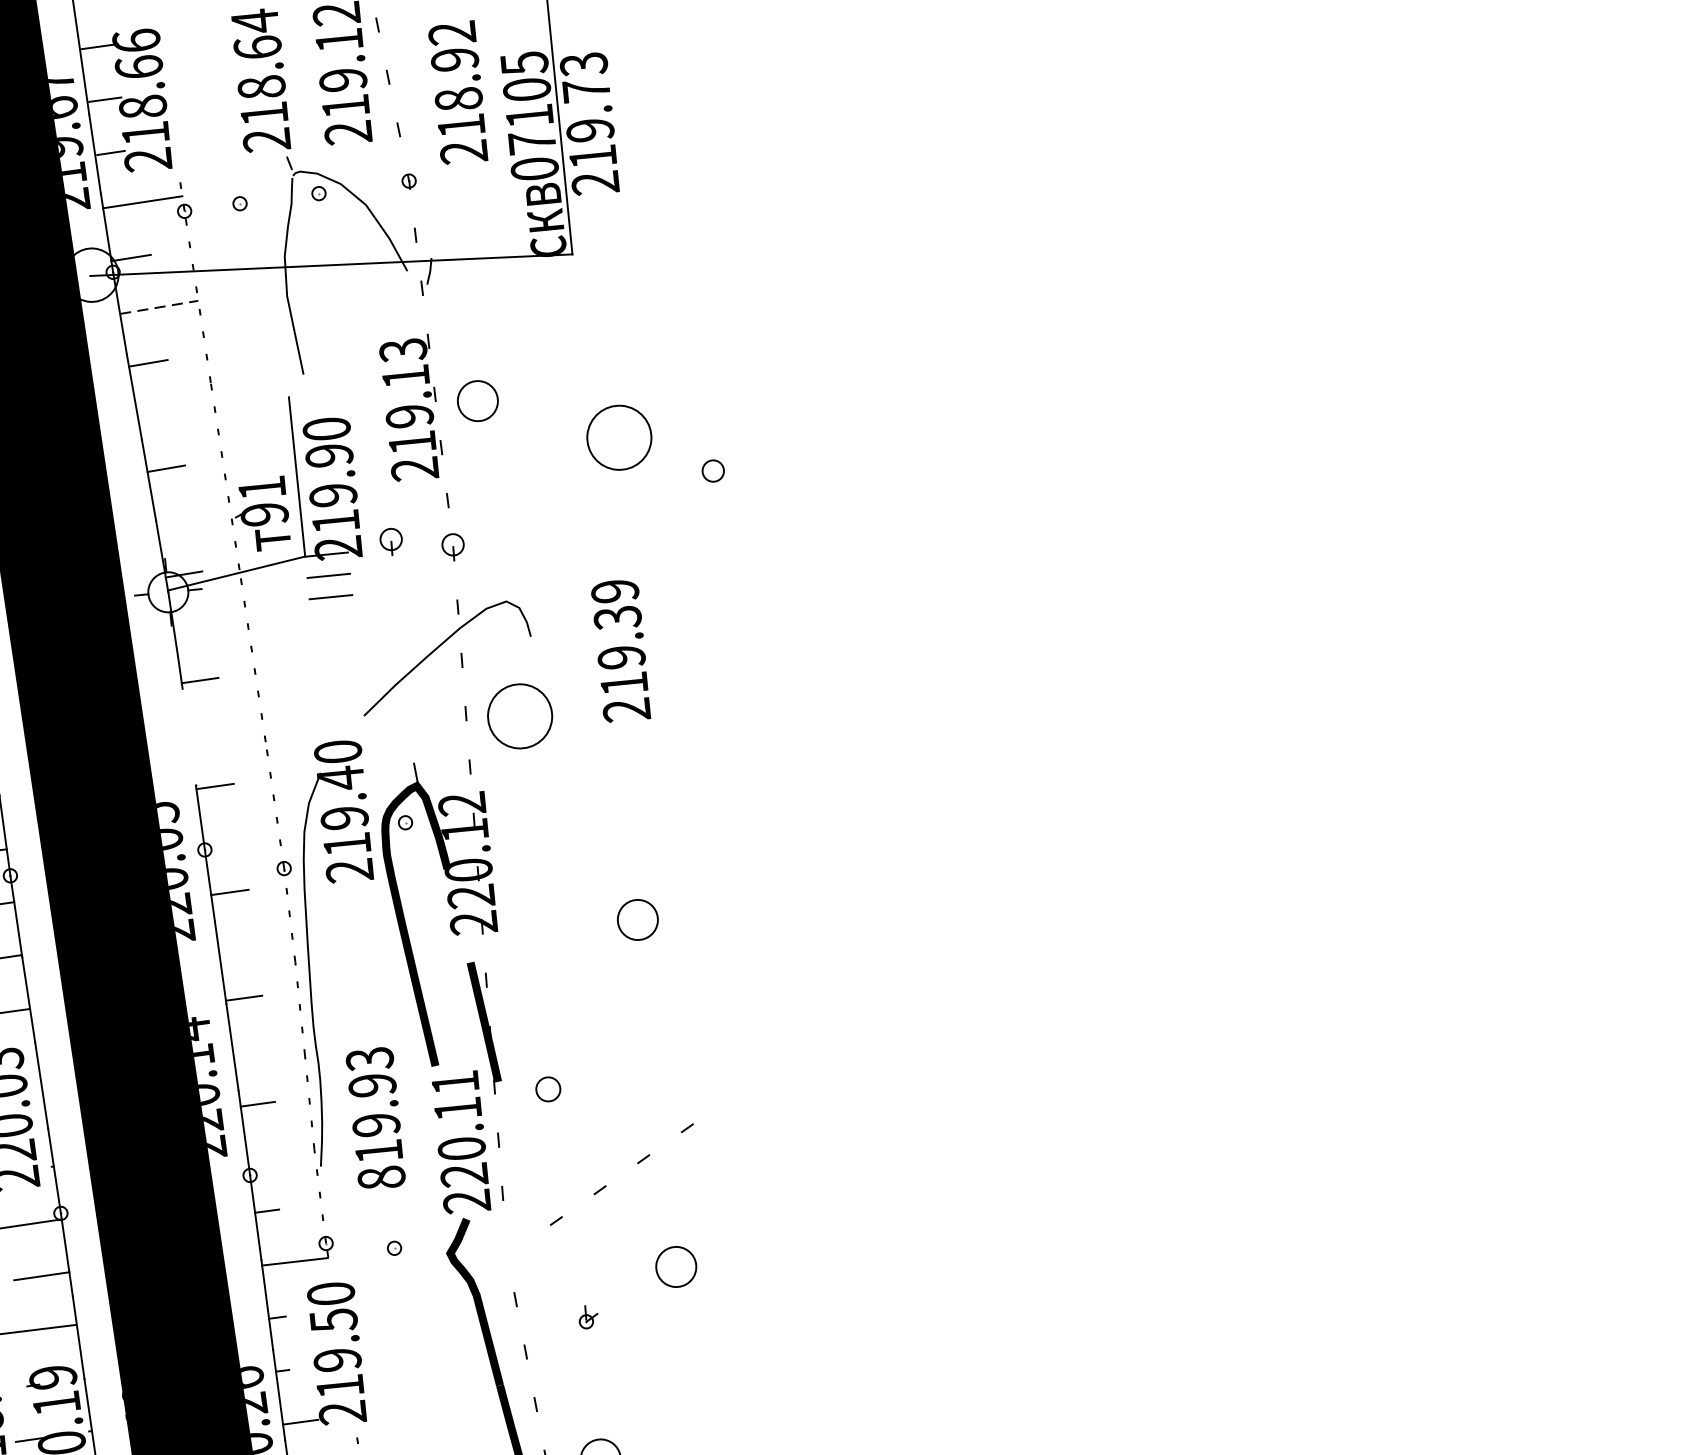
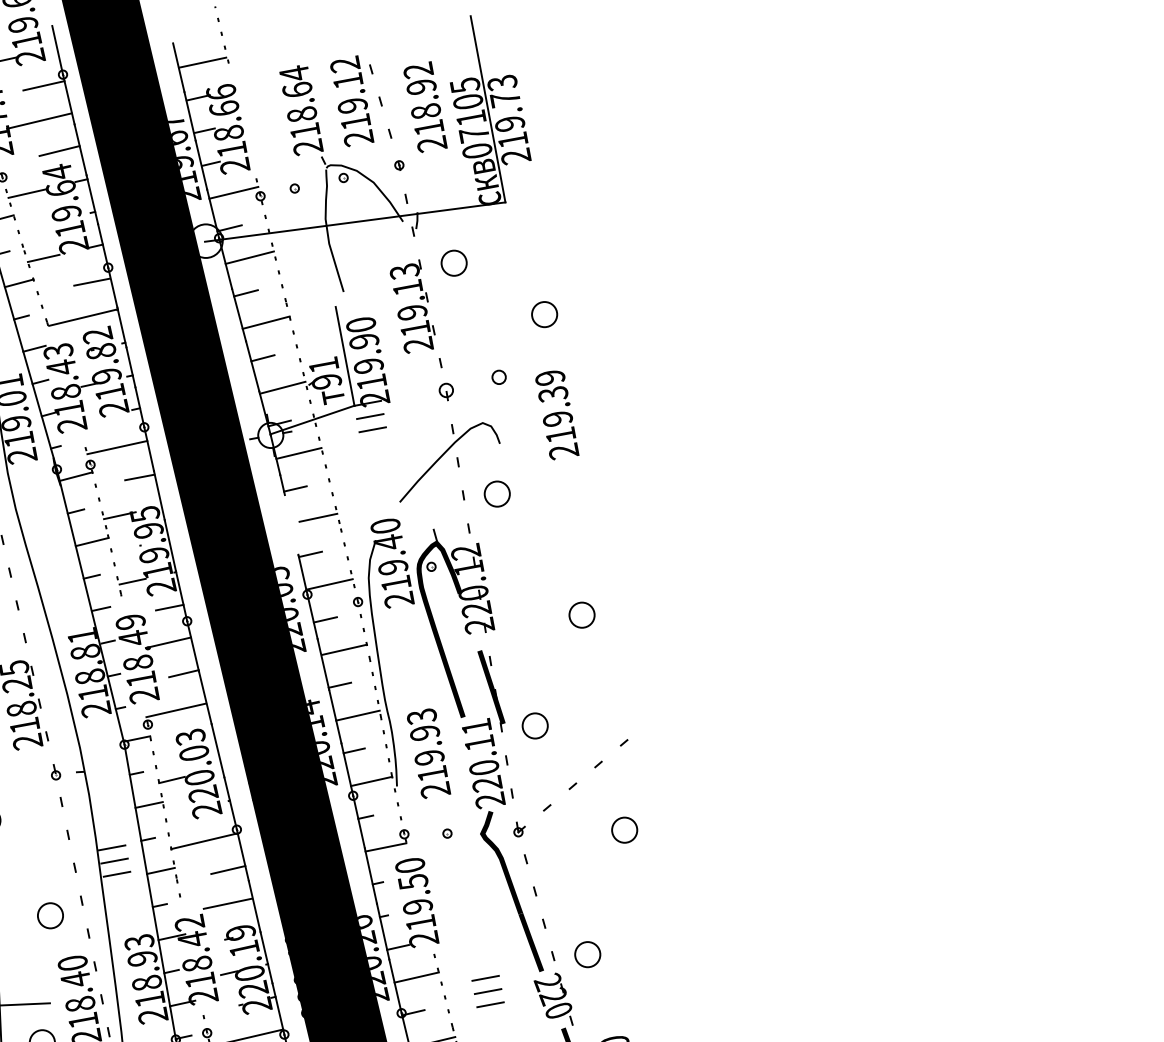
line: (158, 307) -> (249, 257), dashed -> solid
circle: (476, 399) -> (453, 262), moved
line: (175, 412) -> (265, 322), added
circle: (619, 437) -> (544, 314), size x0.62
part: (712, 469) -> (498, 376), moved
line: (193, 517) -> (282, 387), added
part: (389, 541) -> (406, 391), removed
line: (209, 624) -> (298, 453), added
text: (621, 652) -> (557, 415), moved
circle: (518, 715) -> (496, 493), size x0.62
line: (232, 729) -> (318, 517), added
line: (241, 836) -> (329, 584), added
line: (256, 942) -> (344, 649), added
line: (267, 1048) -> (357, 715), added
circle: (547, 1088) -> (534, 725), size x1.67
line: (281, 1155) -> (371, 781), added
text: (381, 1176) -> (435, 789), 819.93 -> 219.93
part: (588, 1317) -> (519, 829), moved

